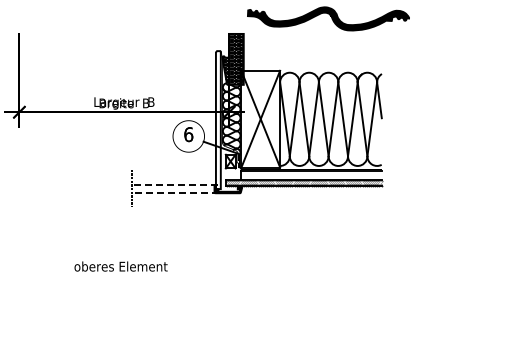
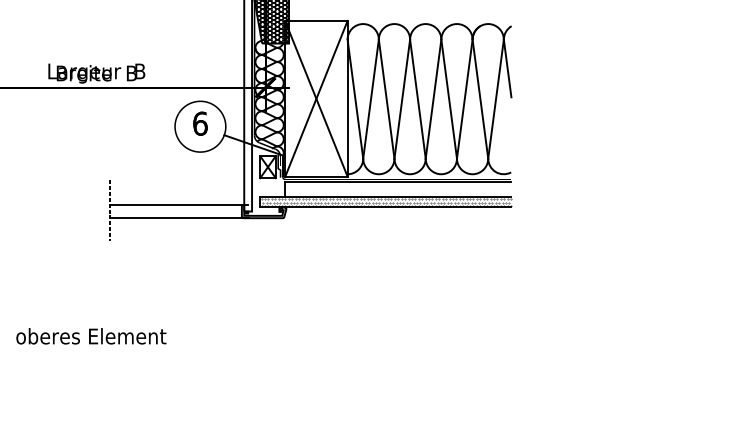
line: (175, 185) -> (179, 205), dashed -> solid
line: (175, 193) -> (179, 218), dashed -> solid

